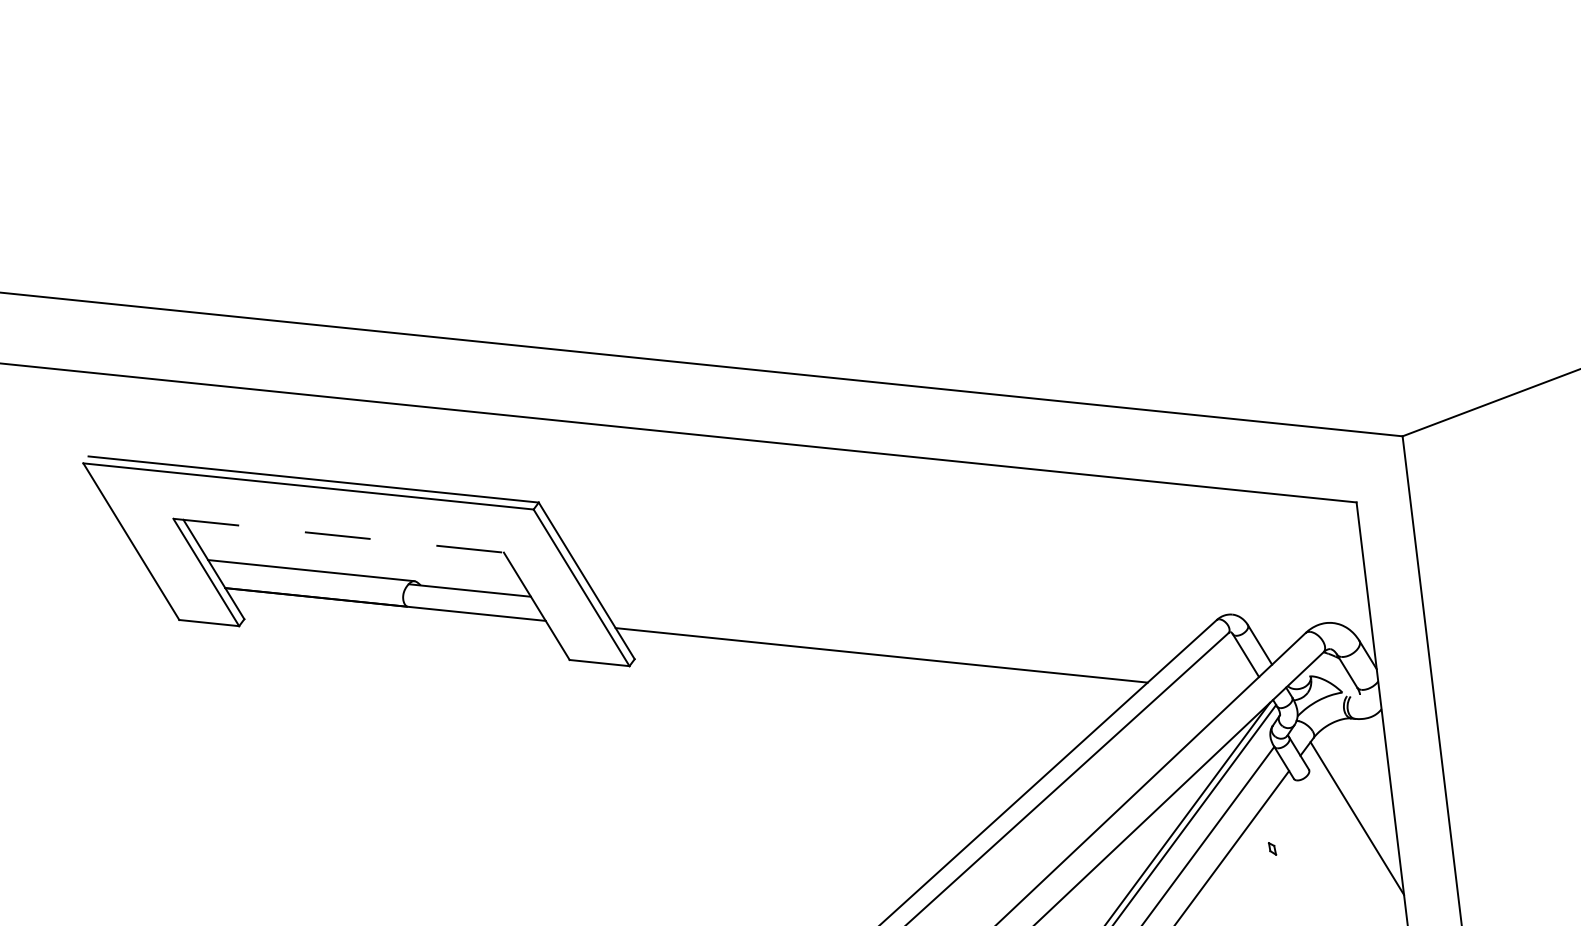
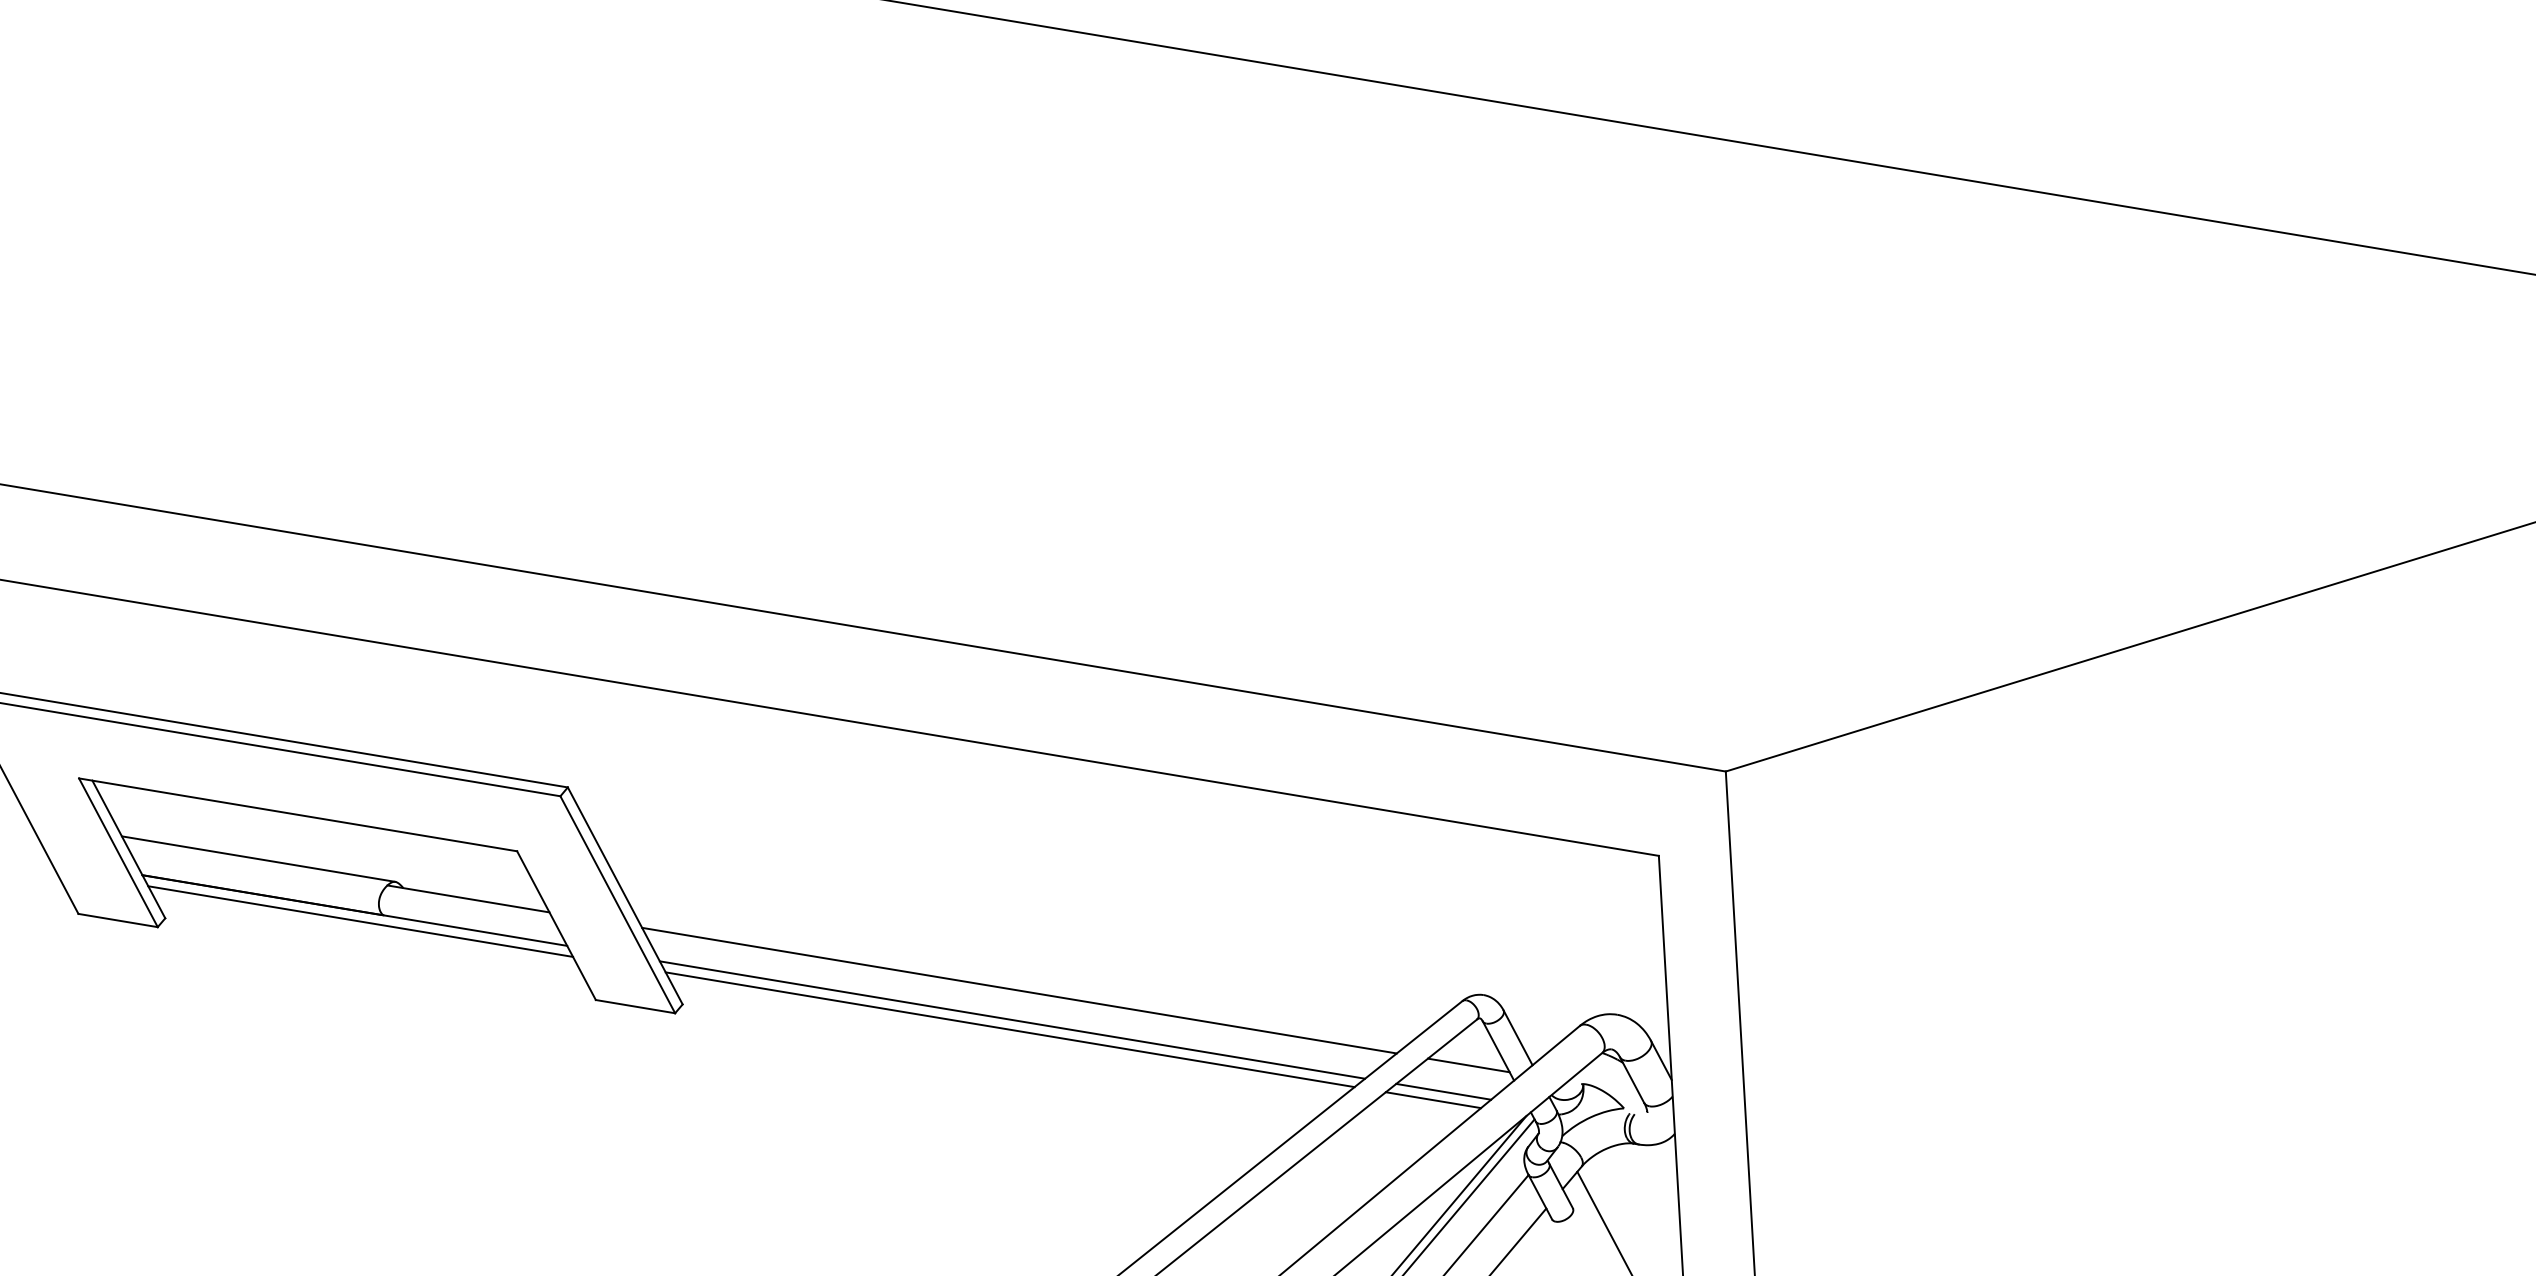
line: (338, 535) -> (298, 814), dashed -> solid
line: (390, 612) -> (360, 921), added
line: (885, 632) -> (1019, 990), added
line: (879, 662) -> (1009, 1029), added
line: (1224, 667) -> (1468, 1065), added
line: (1206, 688) -> (1443, 1091), added
line: (1199, 695) -> (1433, 1100), added

